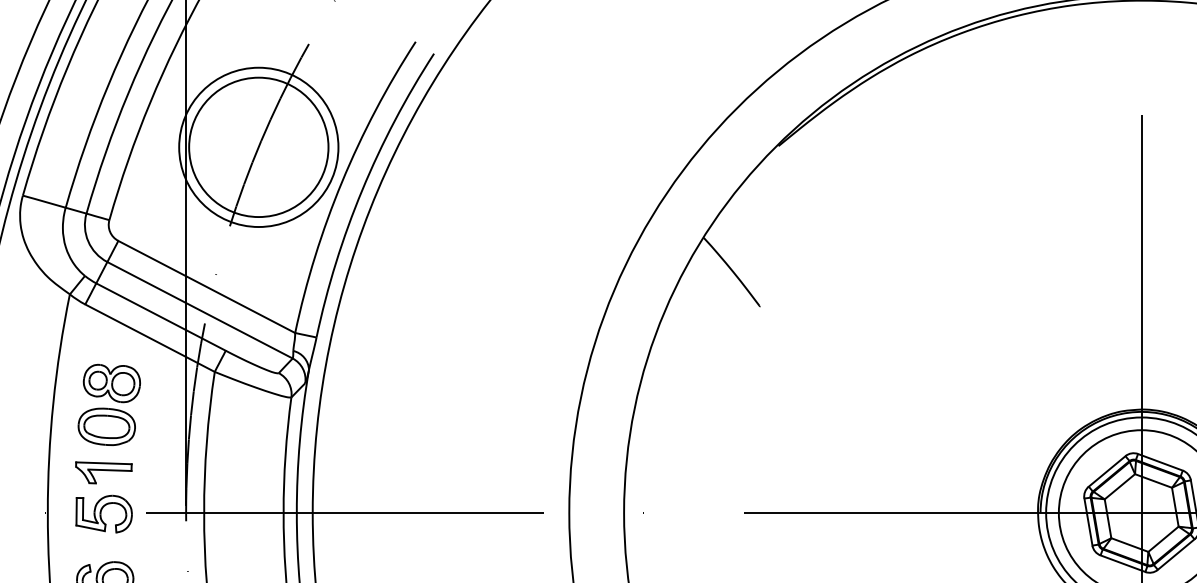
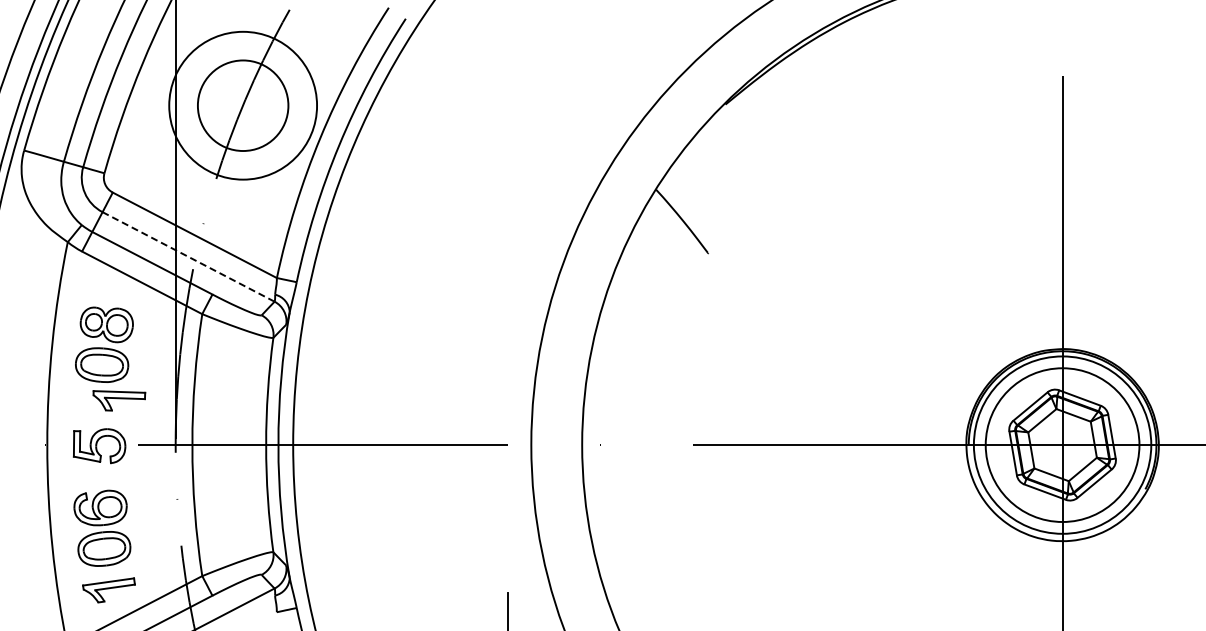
circle: (258, 147) -> (242, 105), size x0.7
line: (199, 309) -> (188, 256), solid -> dashed
part: (104, 472) -> (119, 400), moved

